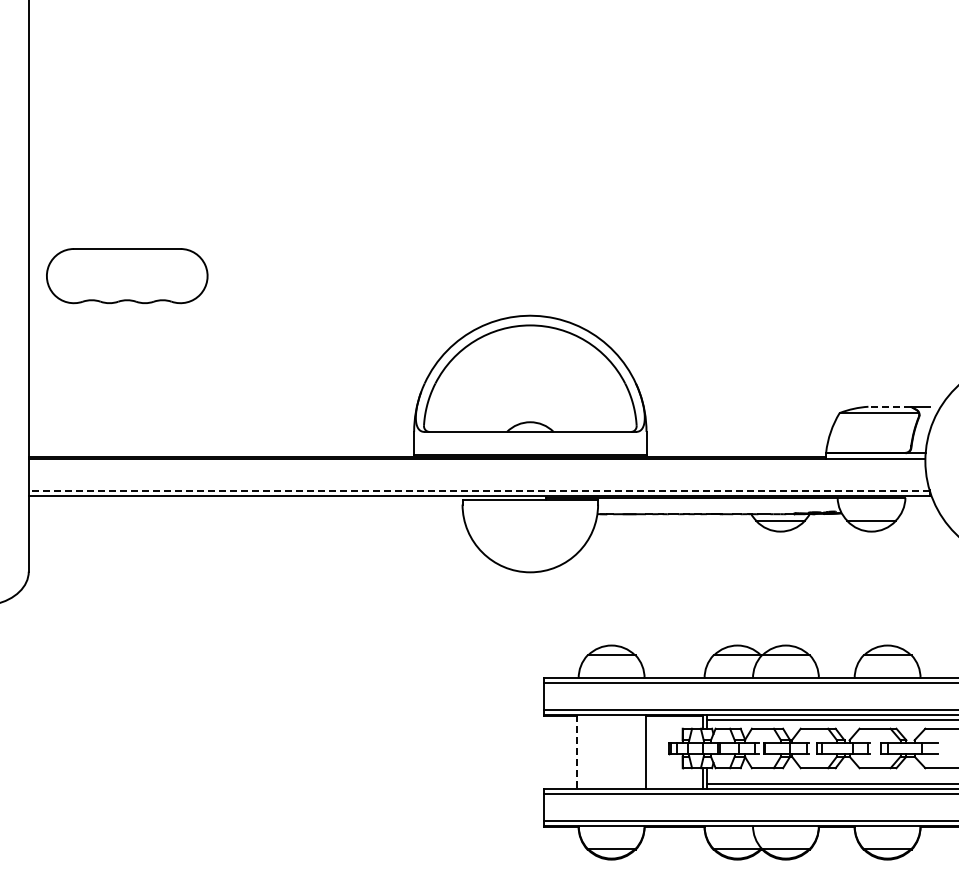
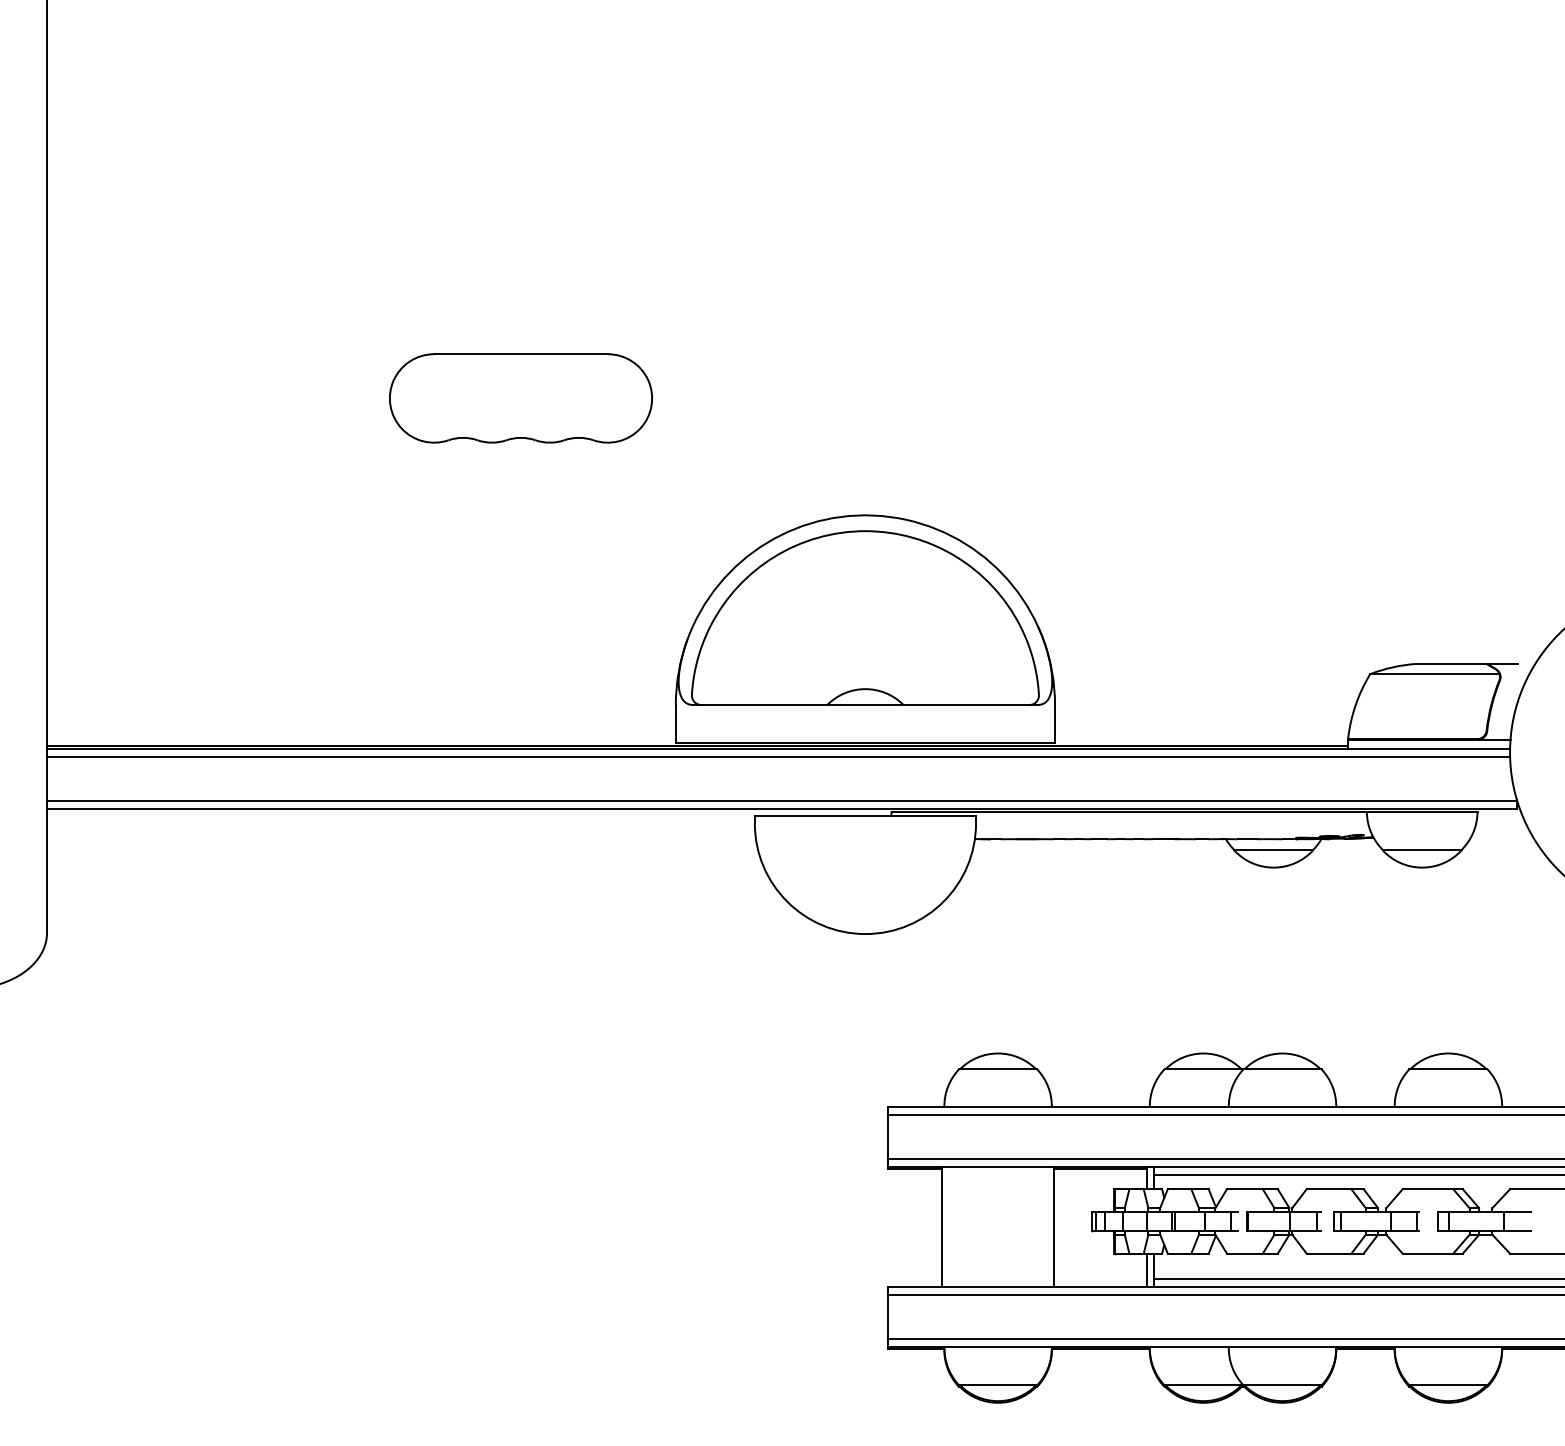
part: (127, 276) -> (521, 399), moved
line: (889, 406) -> (1451, 663), dashed -> solid
line: (476, 463) -> (777, 756), added
line: (478, 491) -> (780, 802), dashed -> solid
line: (577, 752) -> (942, 1228), dashed -> solid

